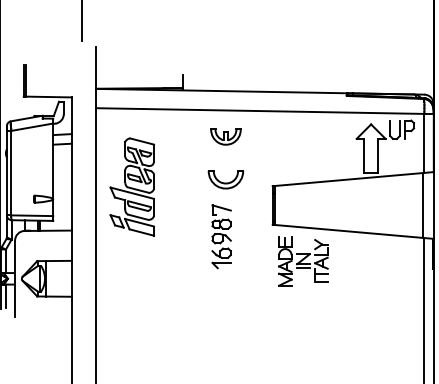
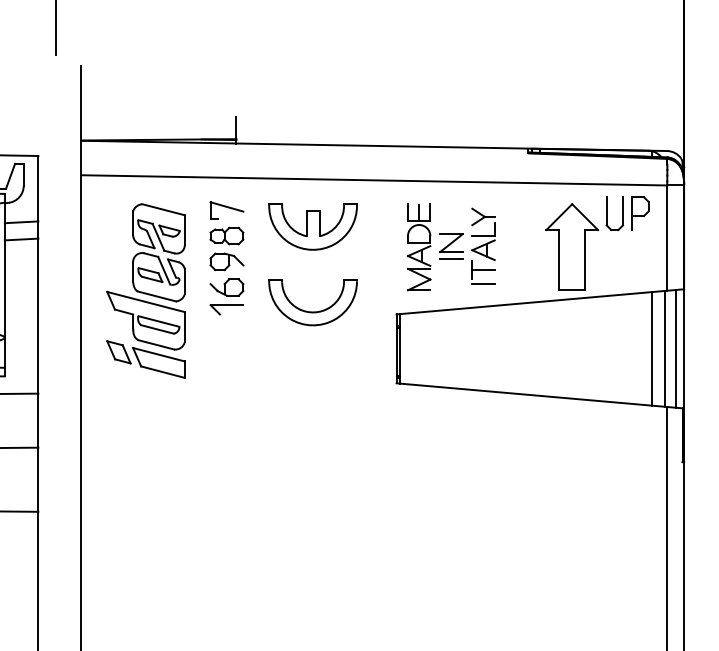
part: (225, 136) -> (312, 225), size x1.67
part: (225, 179) -> (312, 302), size x1.43
part: (131, 186) -> (144, 290), moved
line: (415, 205) -> (651, 348), added
line: (429, 205) -> (676, 348), added
part: (221, 236) -> (226, 257), moved
part: (303, 261) -> (451, 247), moved

